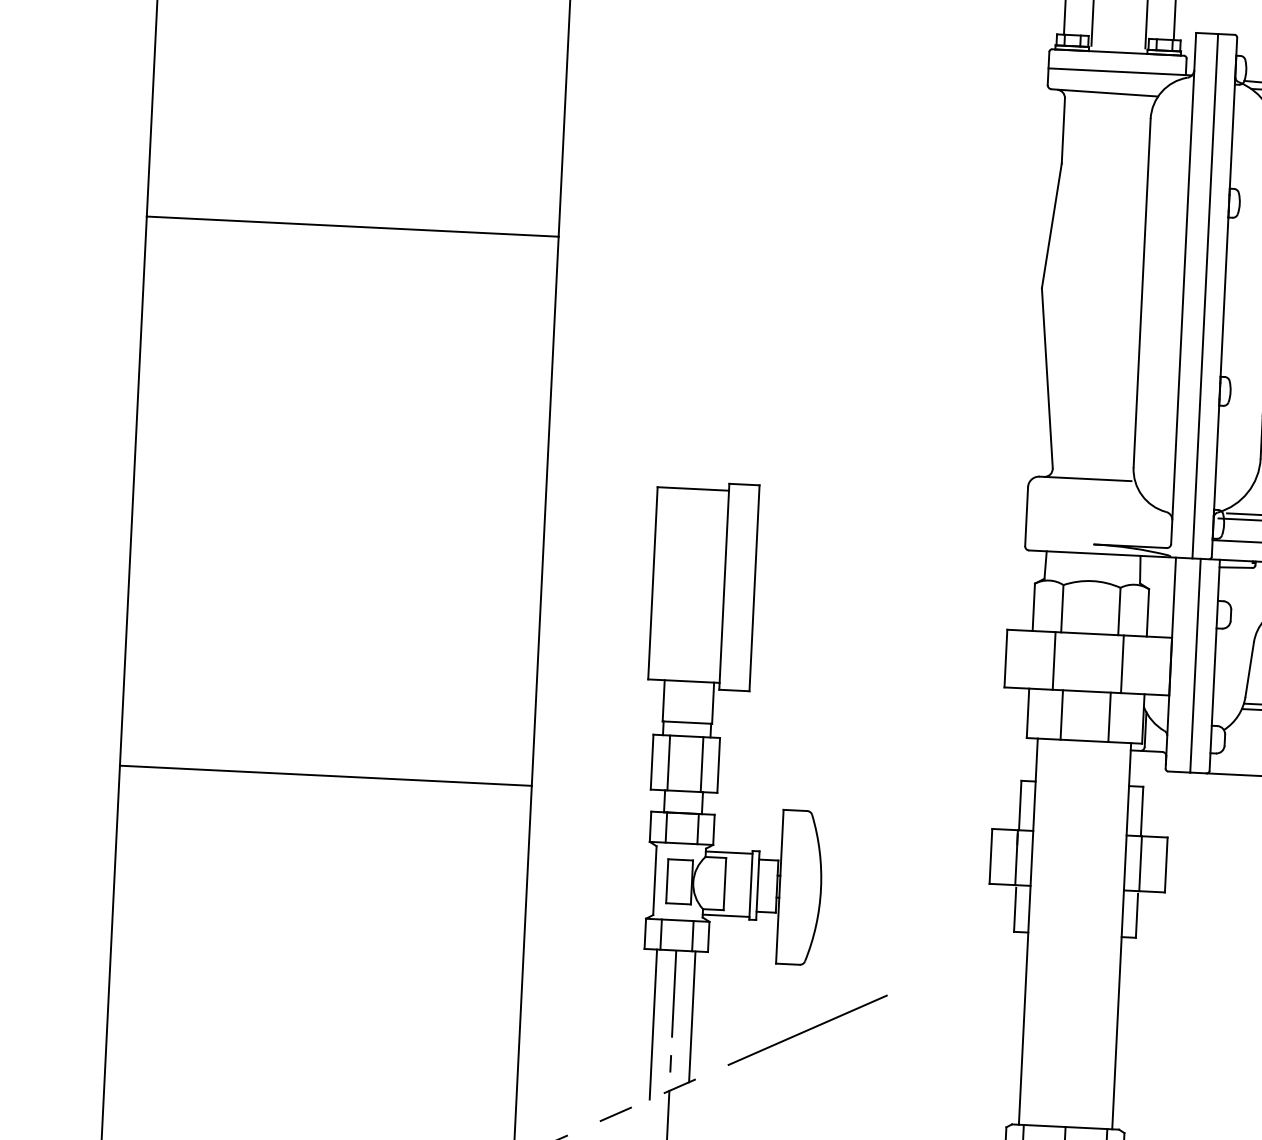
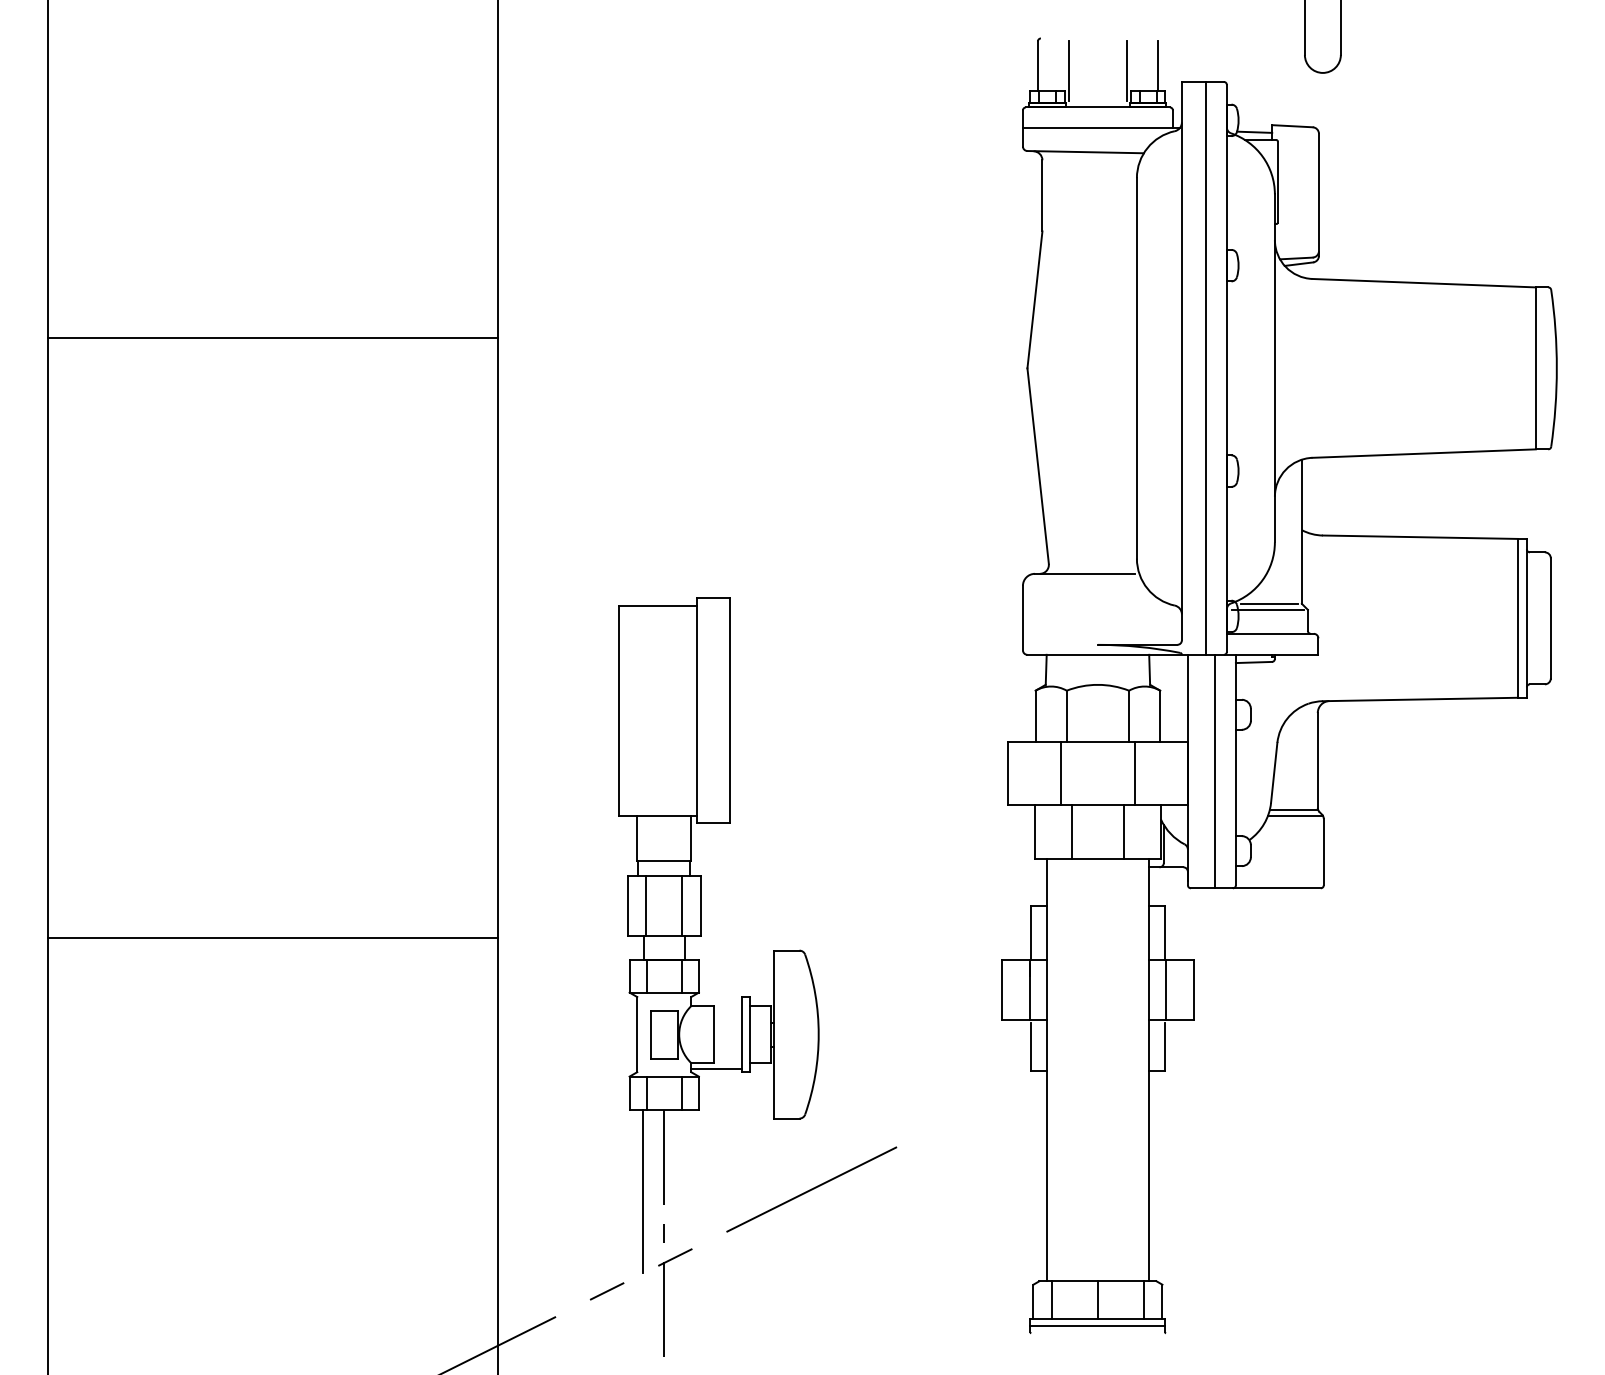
line: (728, 852) -> (716, 1000), removed
line: (692, 1016) -> (685, 1180), removed

